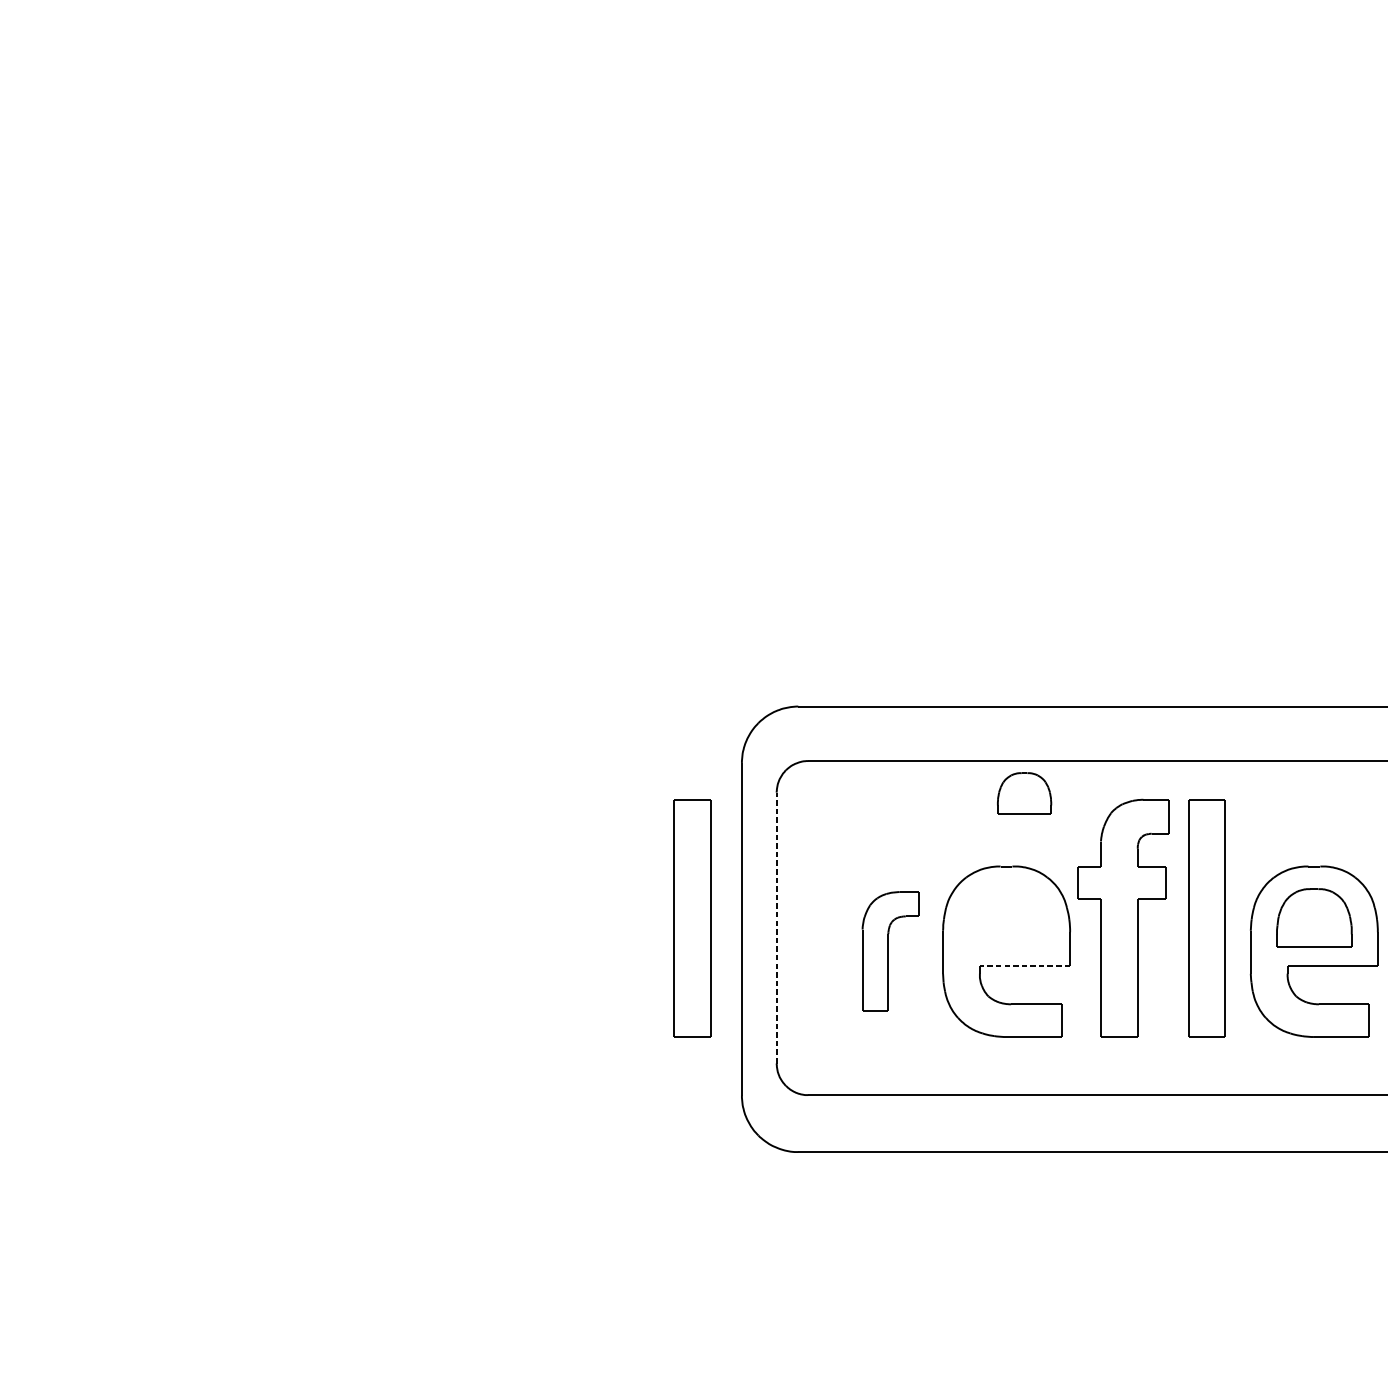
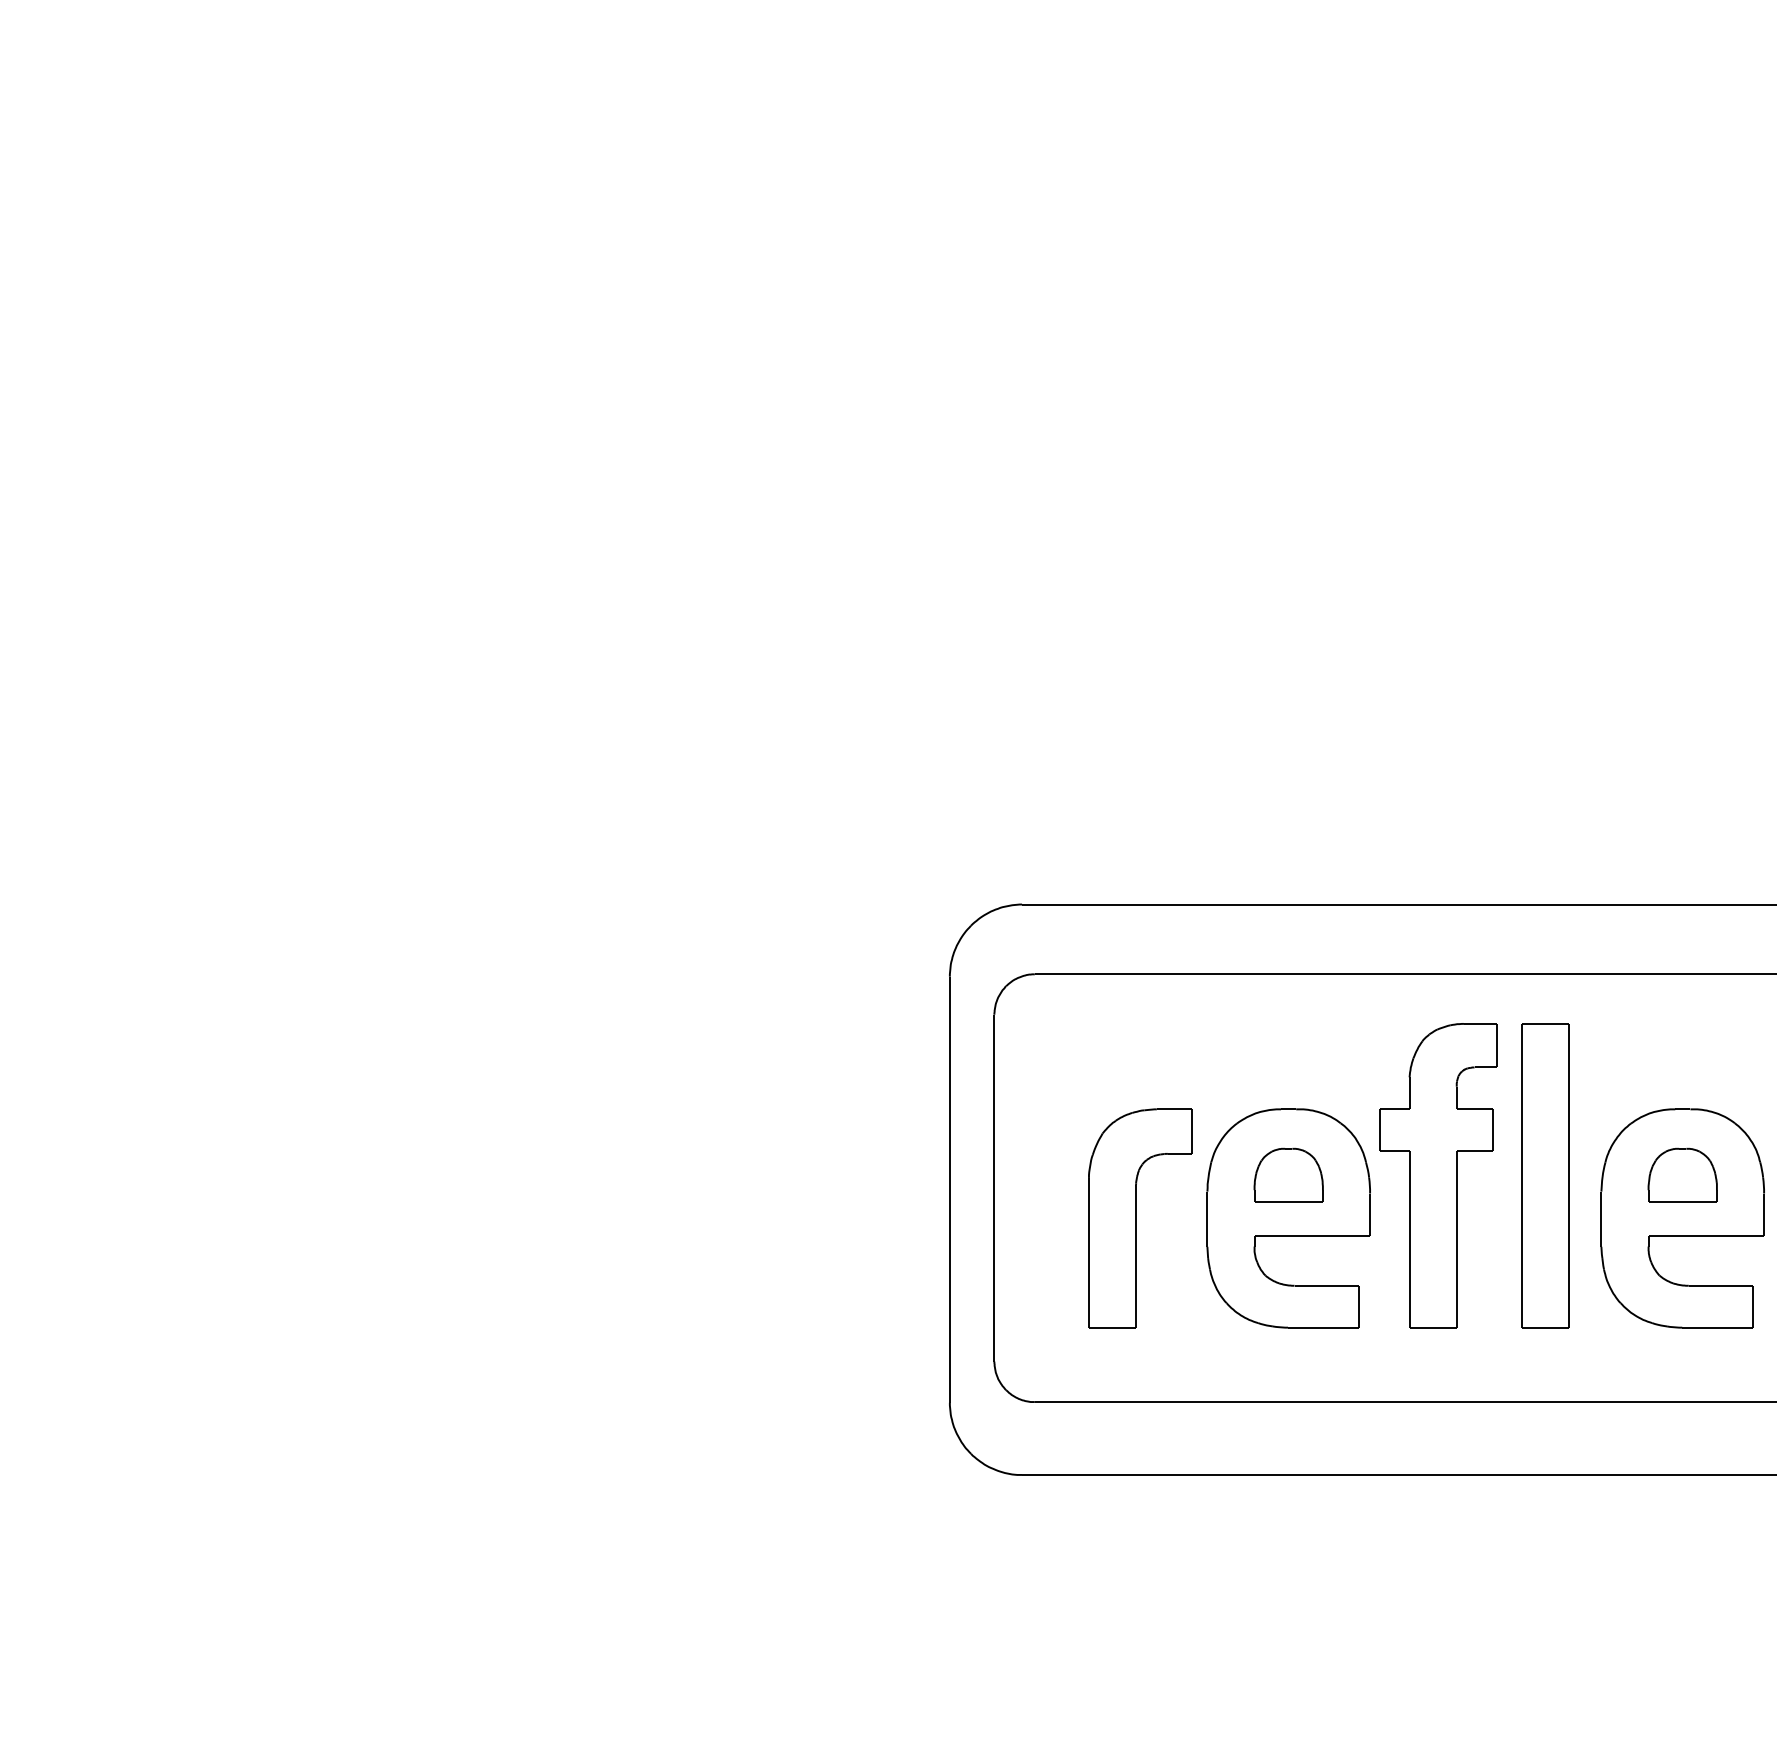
part: (1024, 793) -> (1288, 1174), moved
part: (1314, 917) -> (1682, 1174), size x0.71
part: (692, 918) -> (886, 1175), removed
line: (776, 927) -> (994, 1187), dashed -> solid
part: (890, 951) -> (1140, 1218), size x1.43
line: (1025, 965) -> (1312, 1236), dashed -> solid

